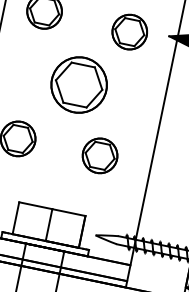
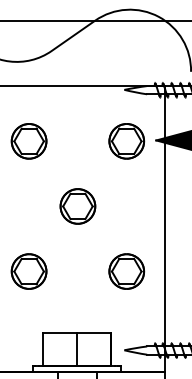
part: (129, 32) -> (126, 141), moved
part: (78, 85) -> (77, 206), size x0.62
part: (99, 155) -> (126, 271), moved

